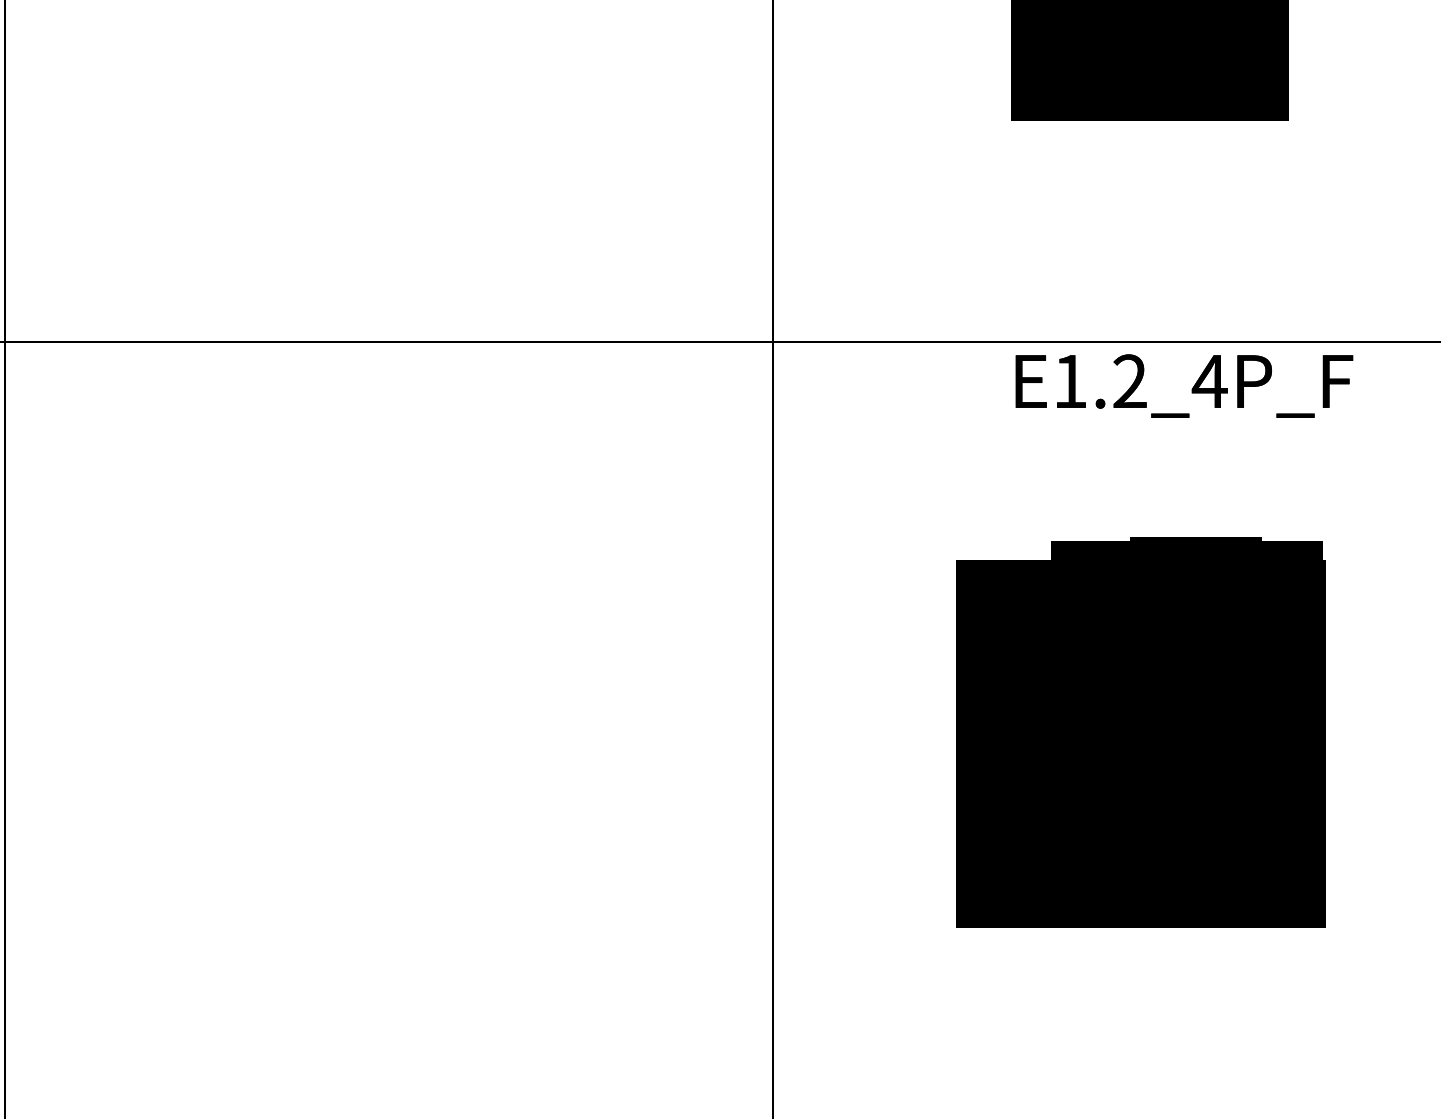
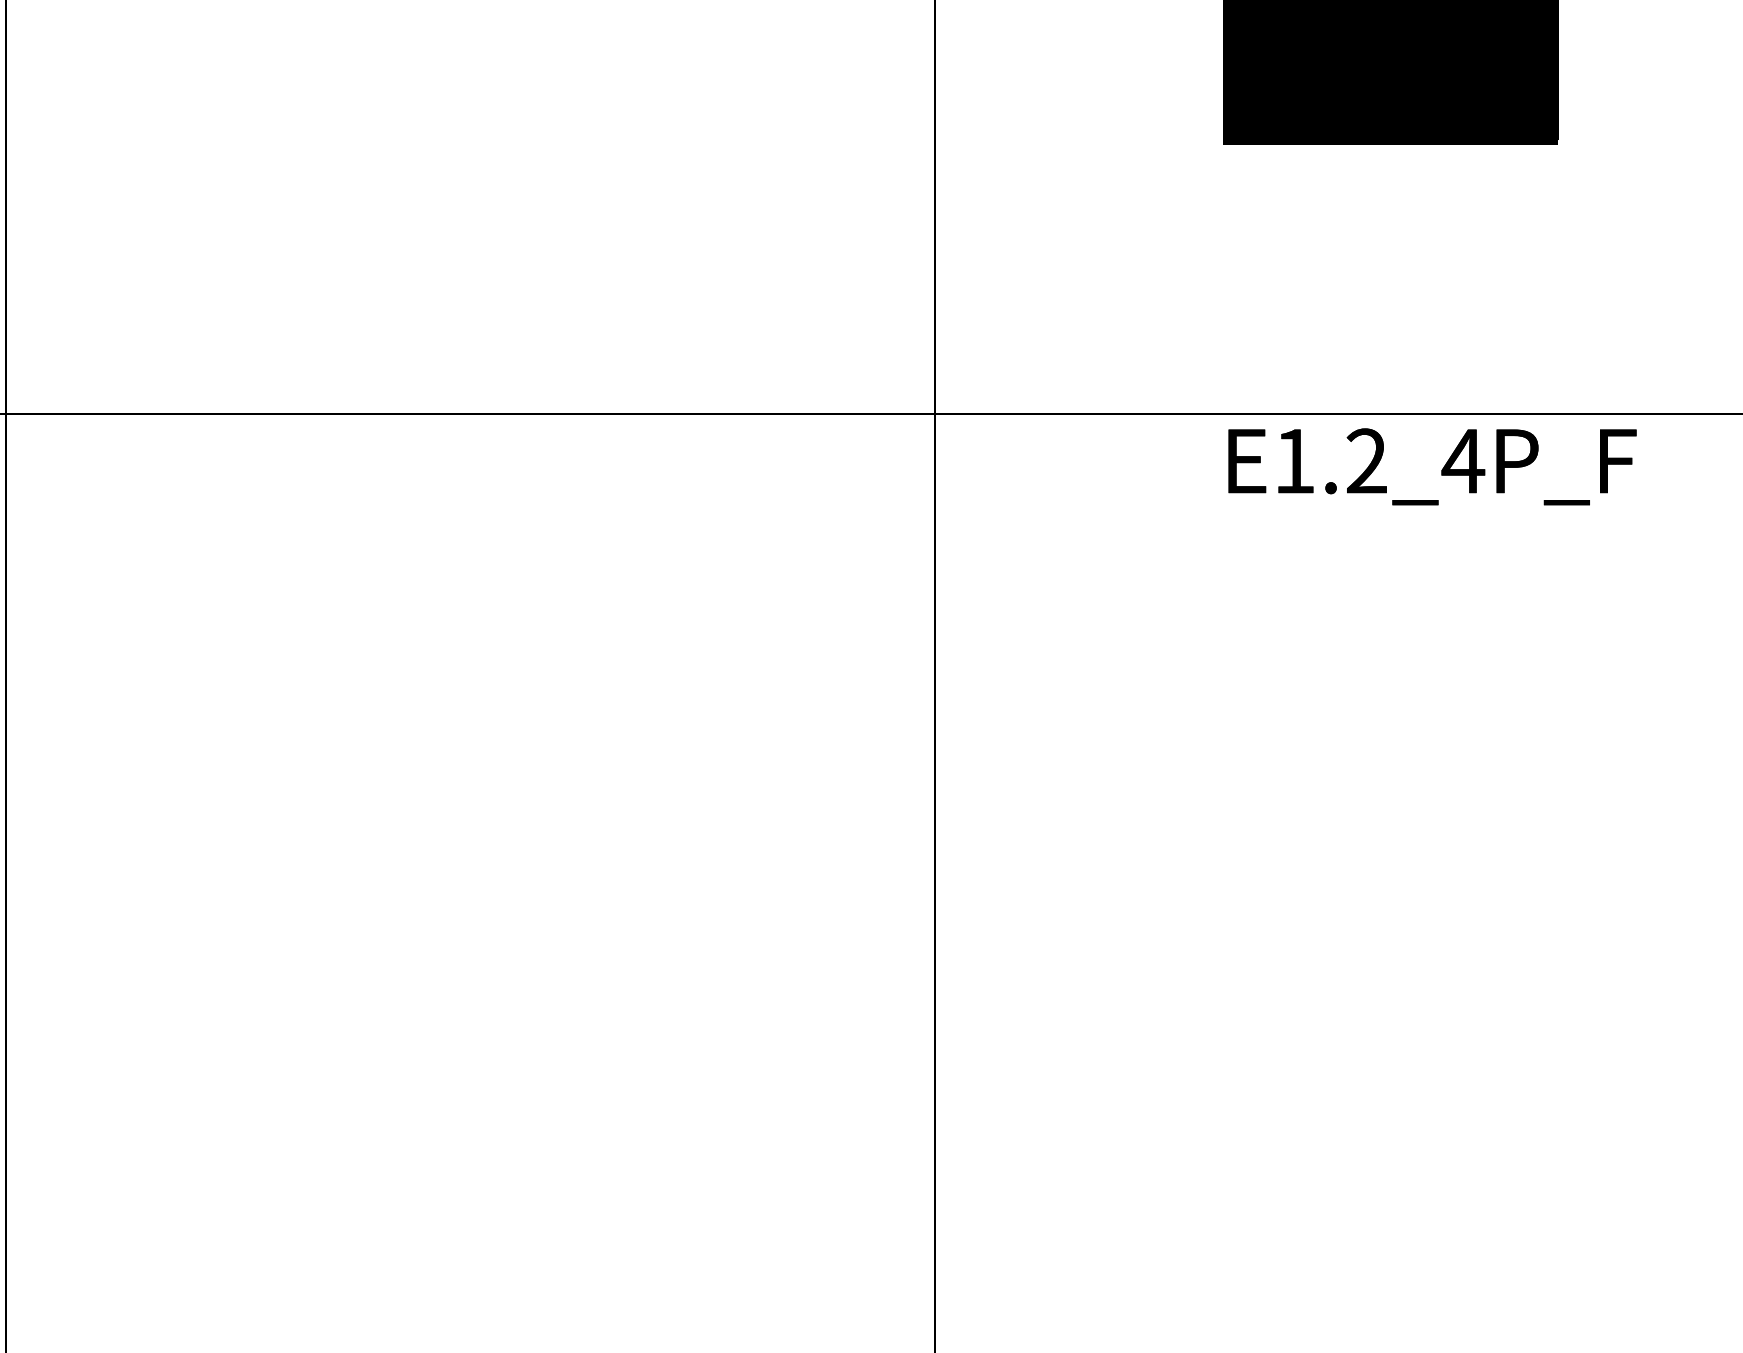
part: (1140, 731) -> (1379, 884), removed

